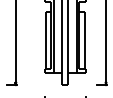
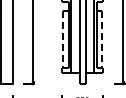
line: (45, 41) -> (62, 40), solid -> dashed
line: (85, 41) -> (102, 40), solid -> dashed

